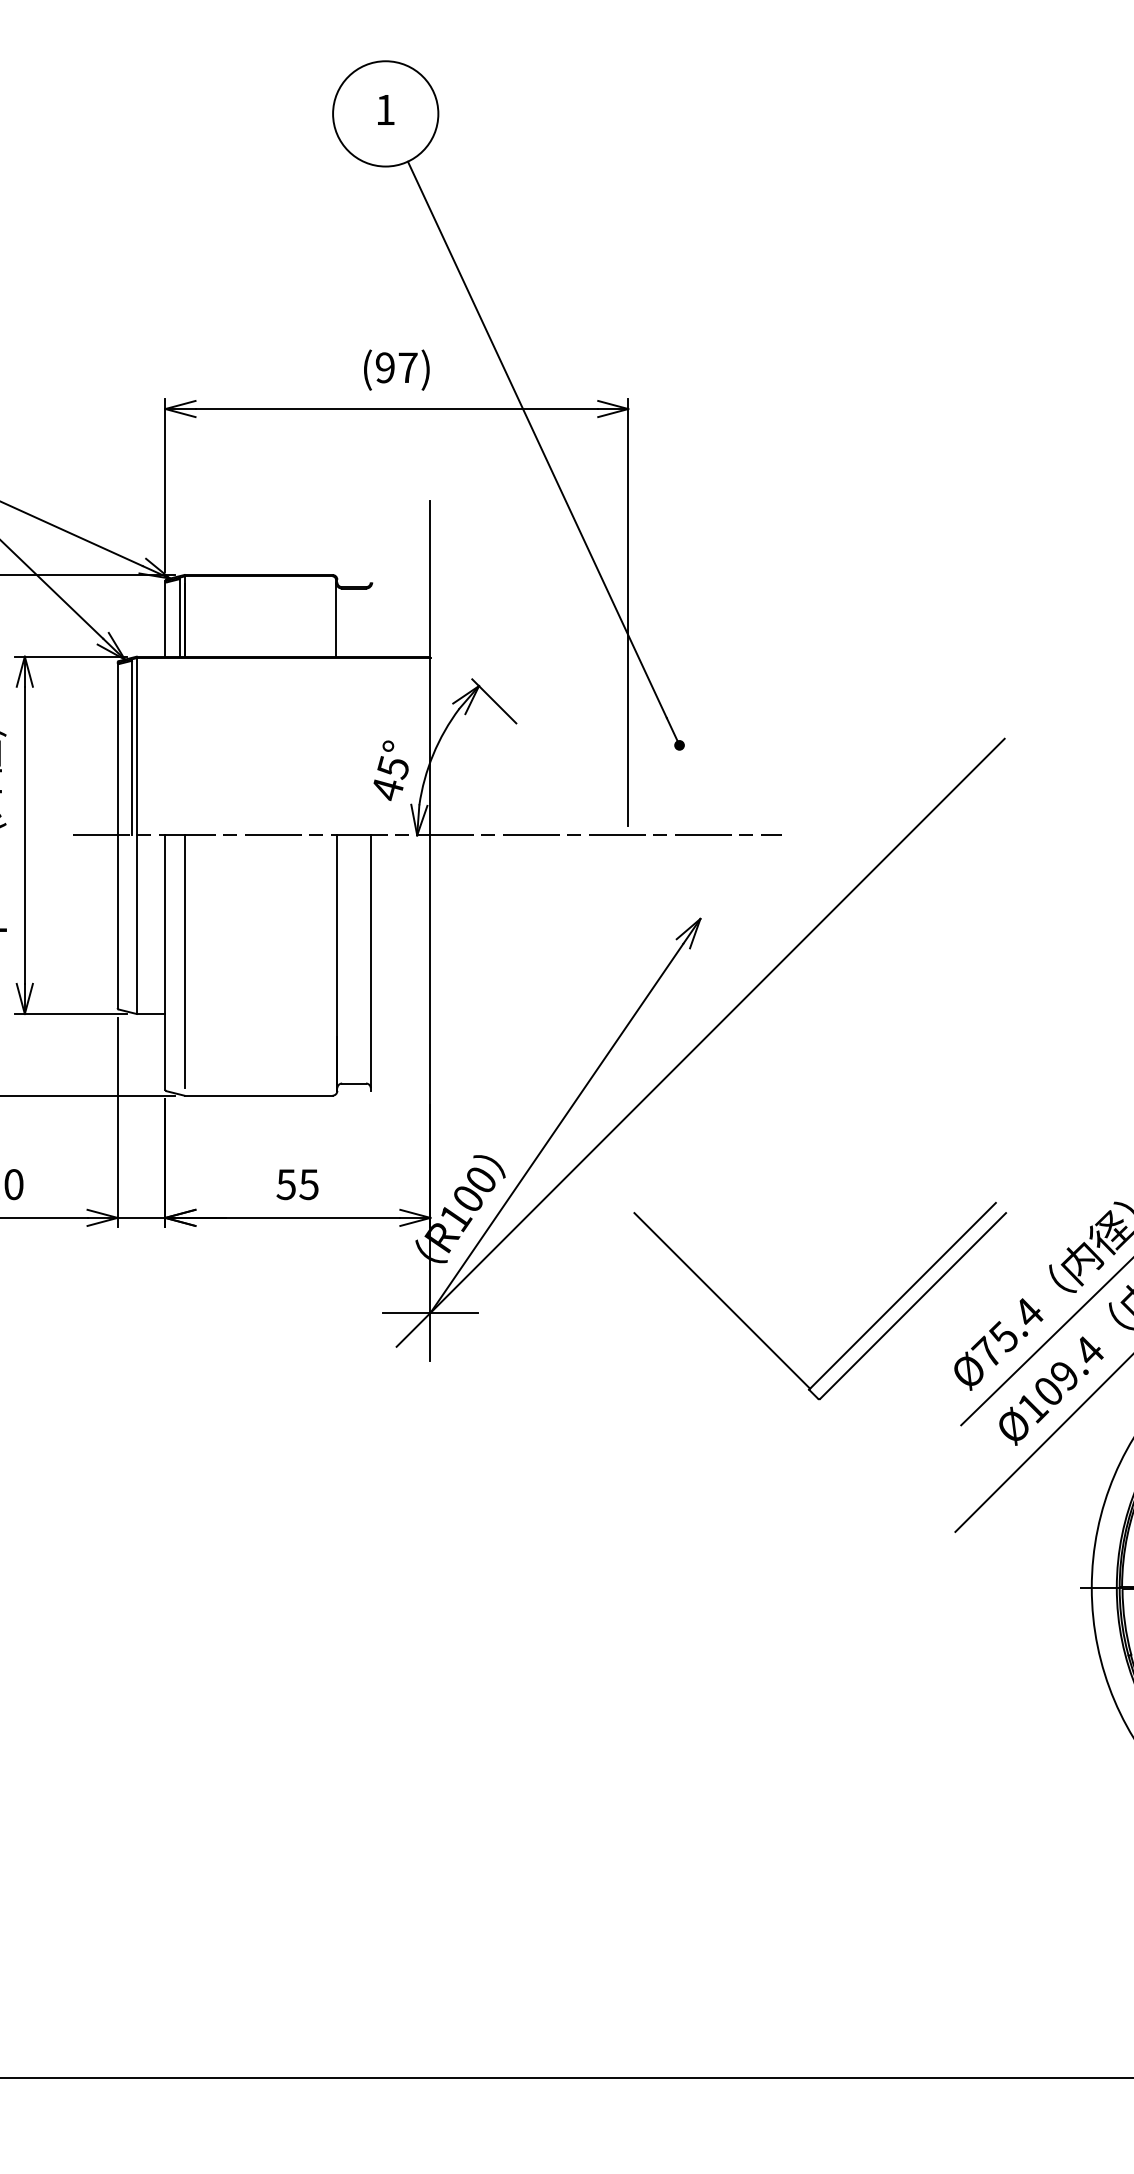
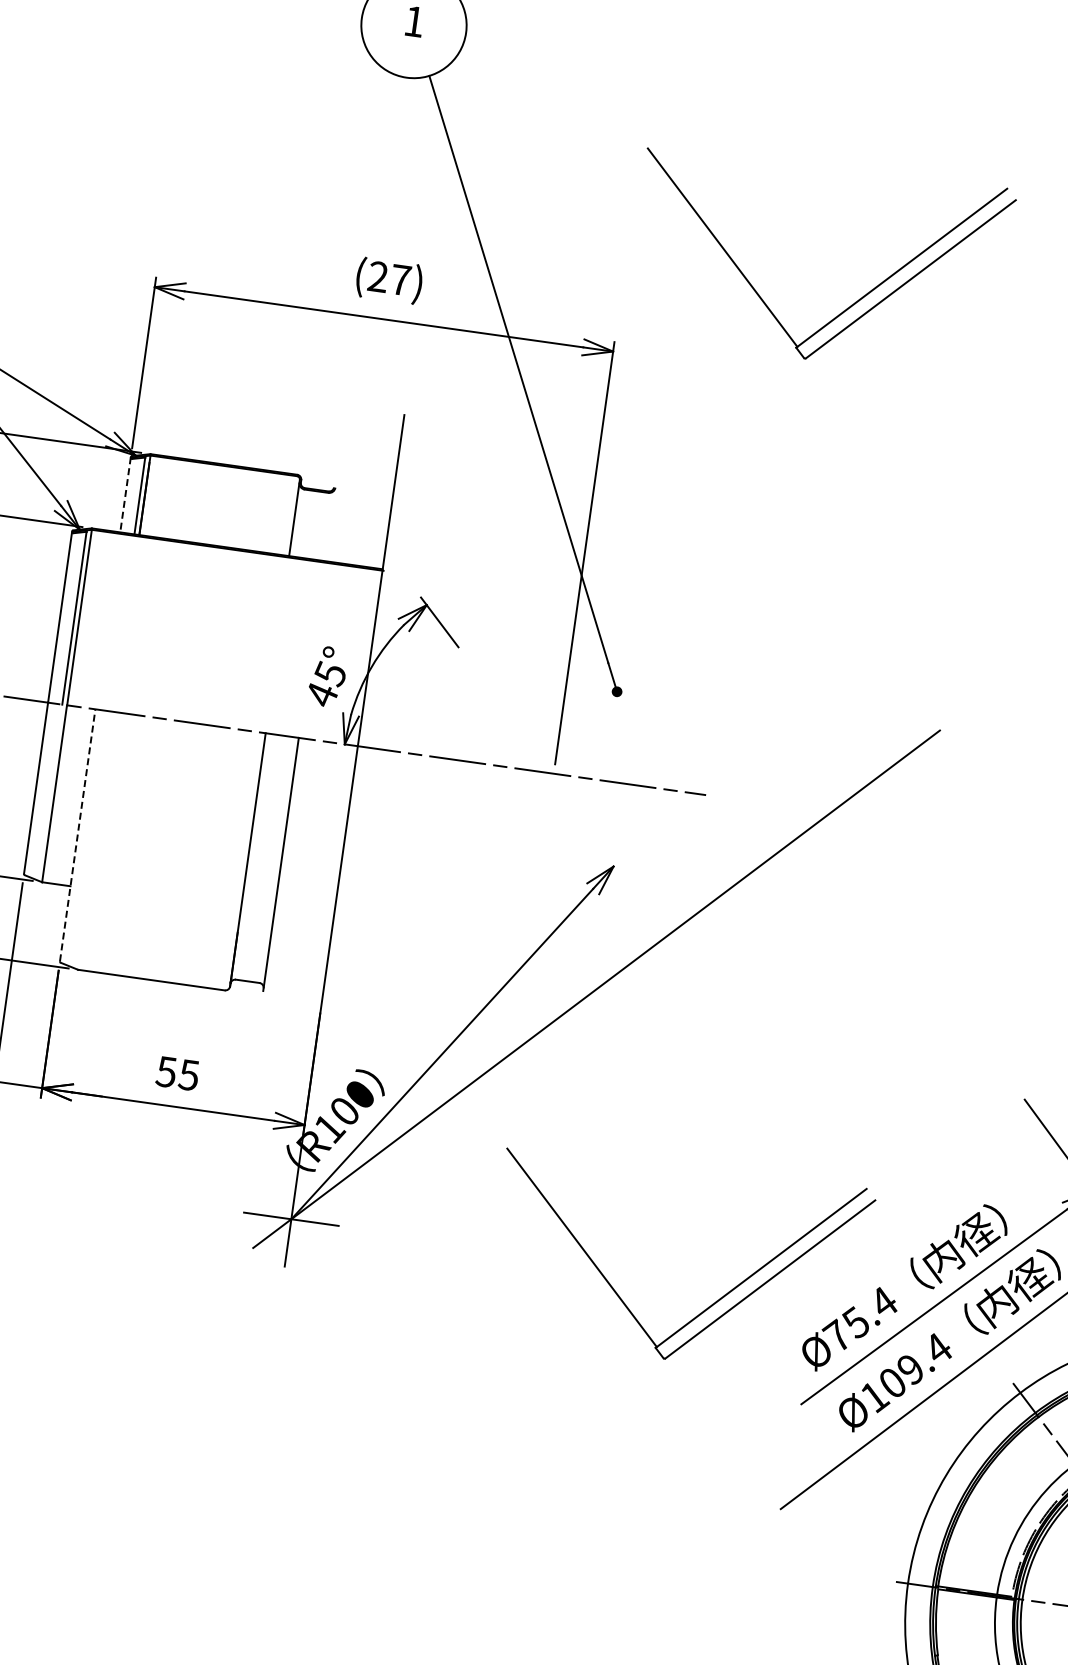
part: (858, 328) -> (852, 303), added
text: (384, 367) -> (377, 276), (97) -> (27)
line: (165, 618) -> (125, 494), solid -> dashed
line: (184, 961) -> (96, 836), removed
line: (165, 962) -> (77, 835), solid -> dashed

